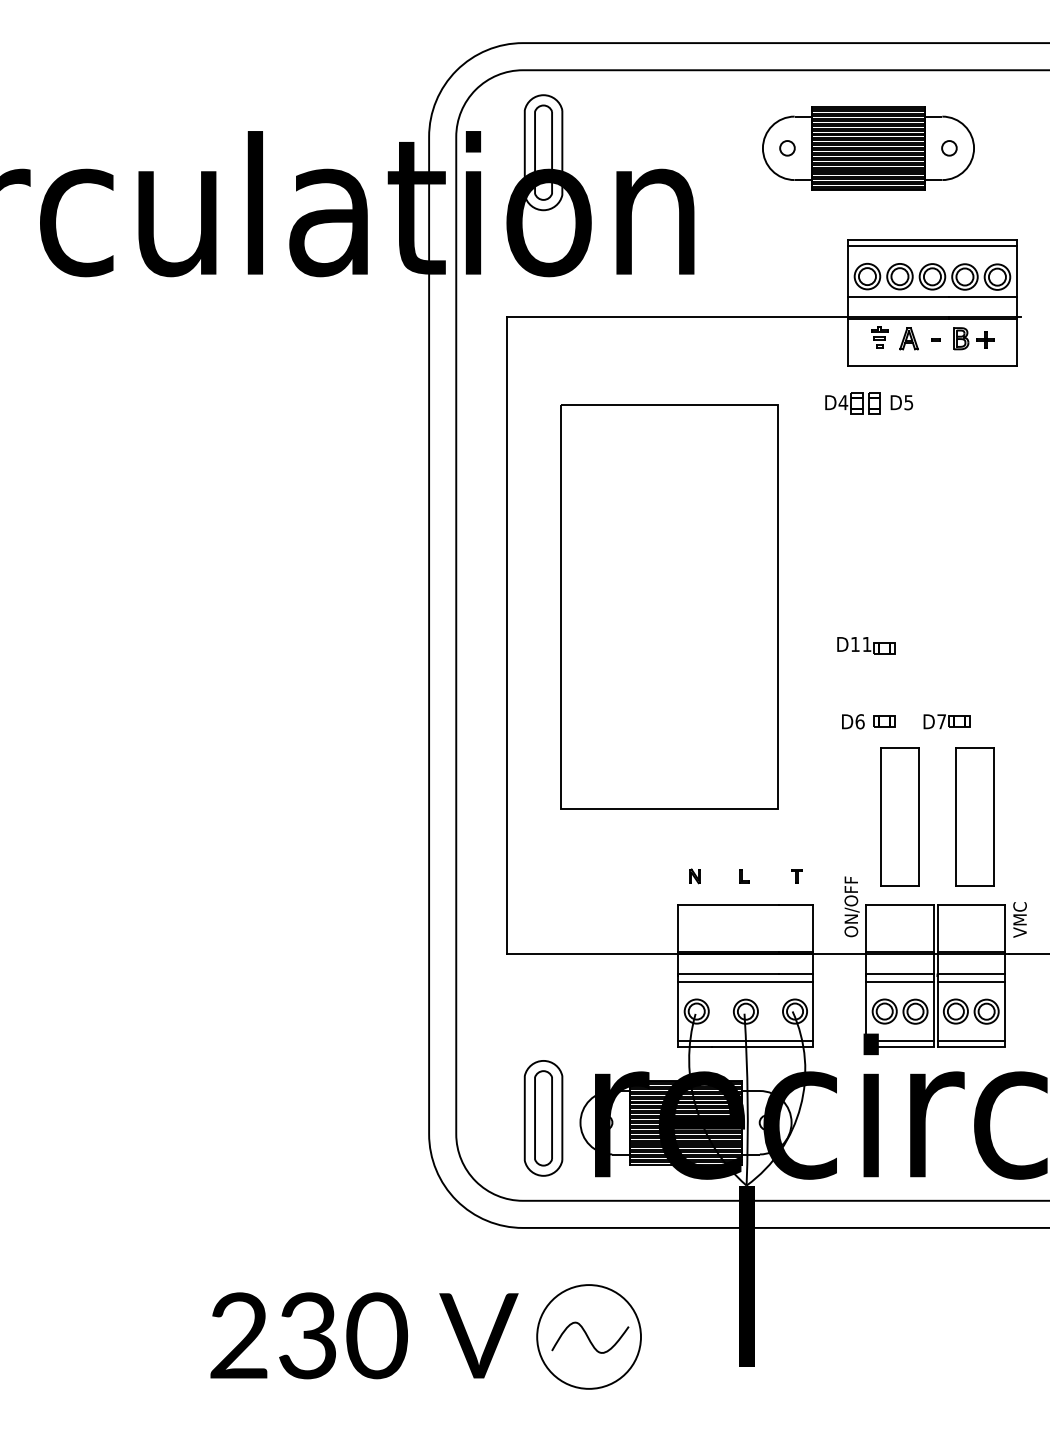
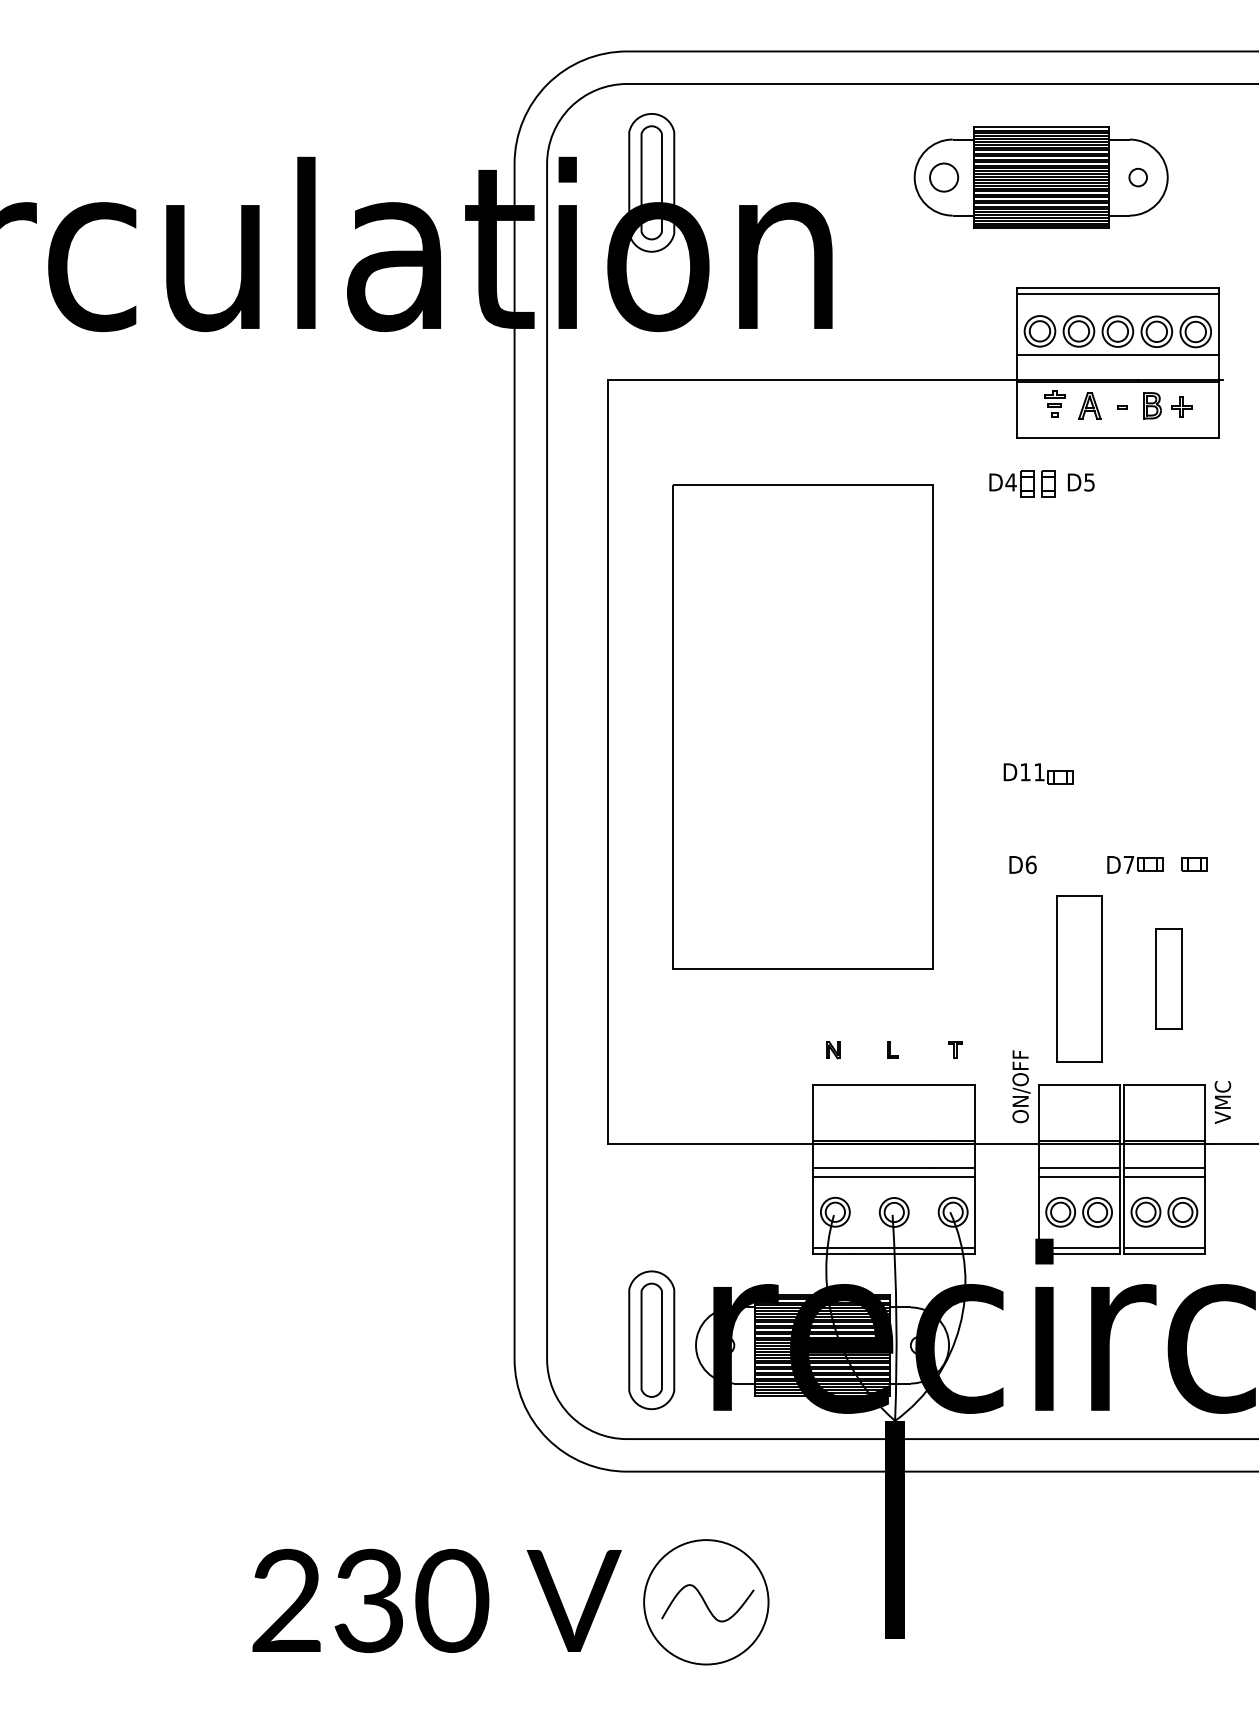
circle: (786, 148) -> (943, 177), size x1.6
part: (884, 721) -> (1194, 864), moved
part: (974, 816) -> (1168, 978), size x0.6

